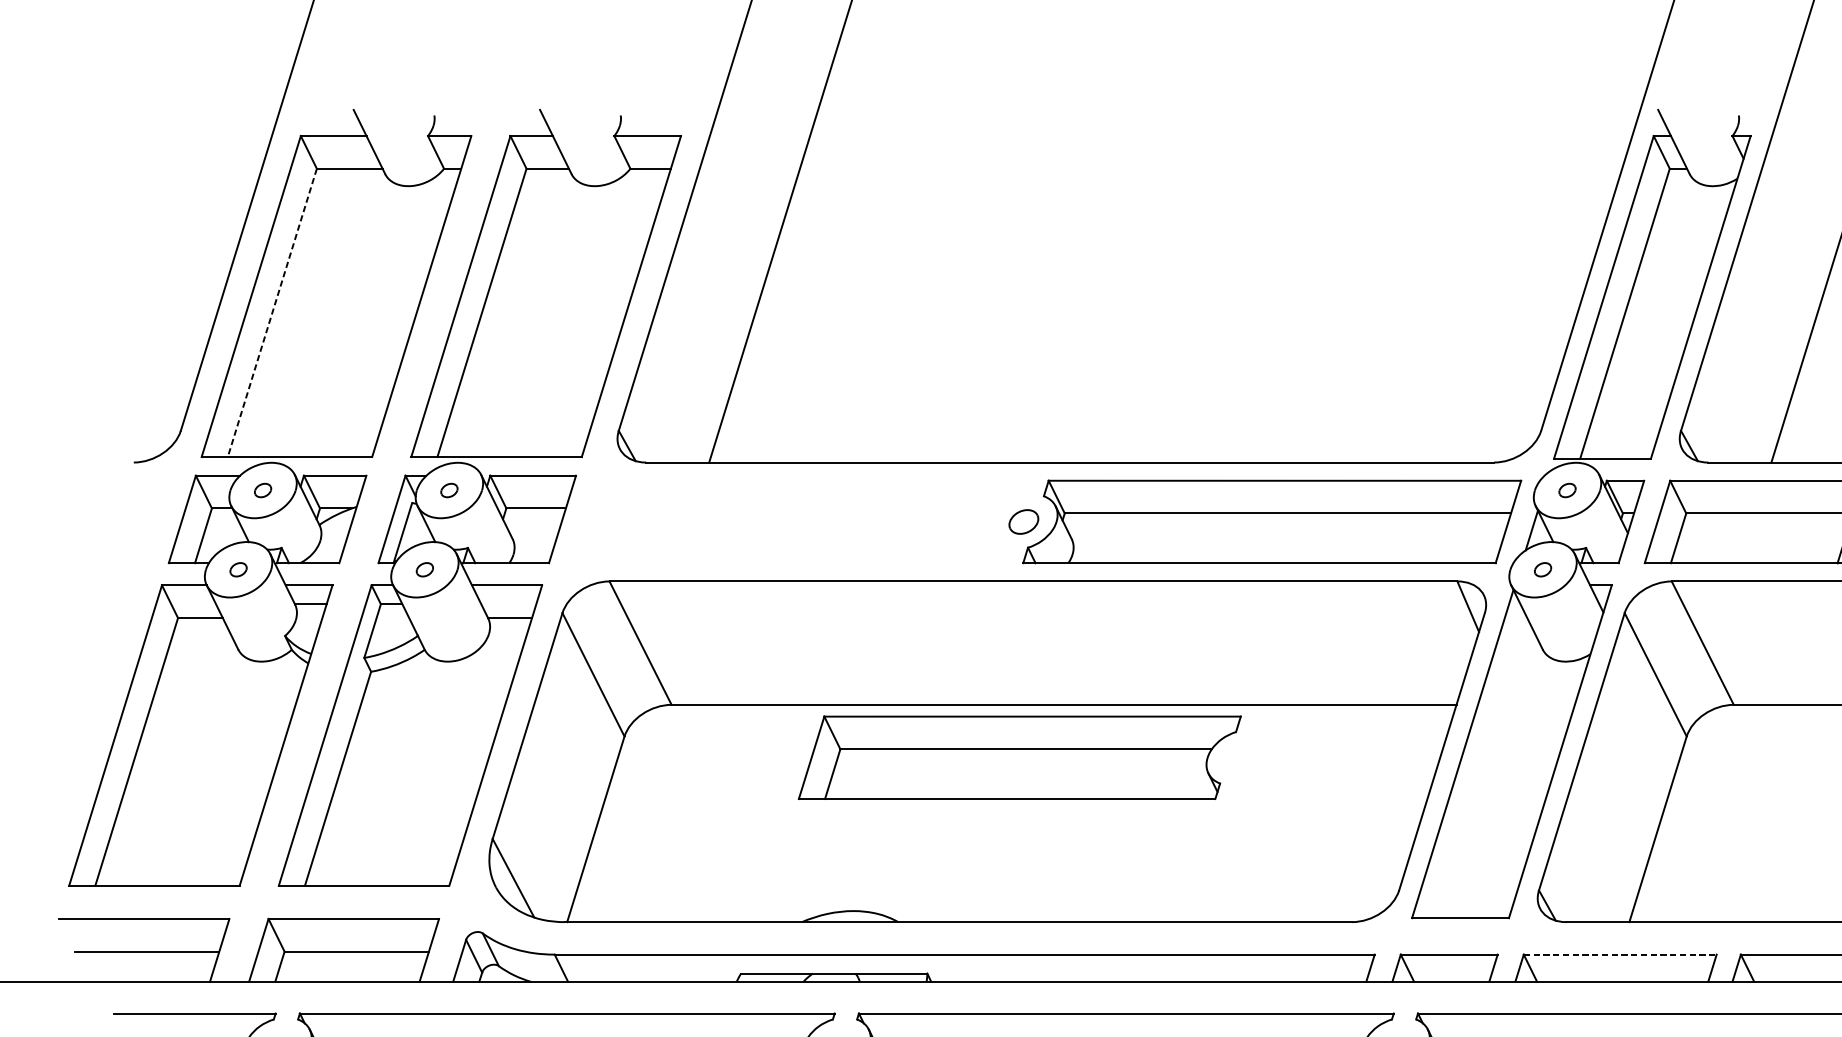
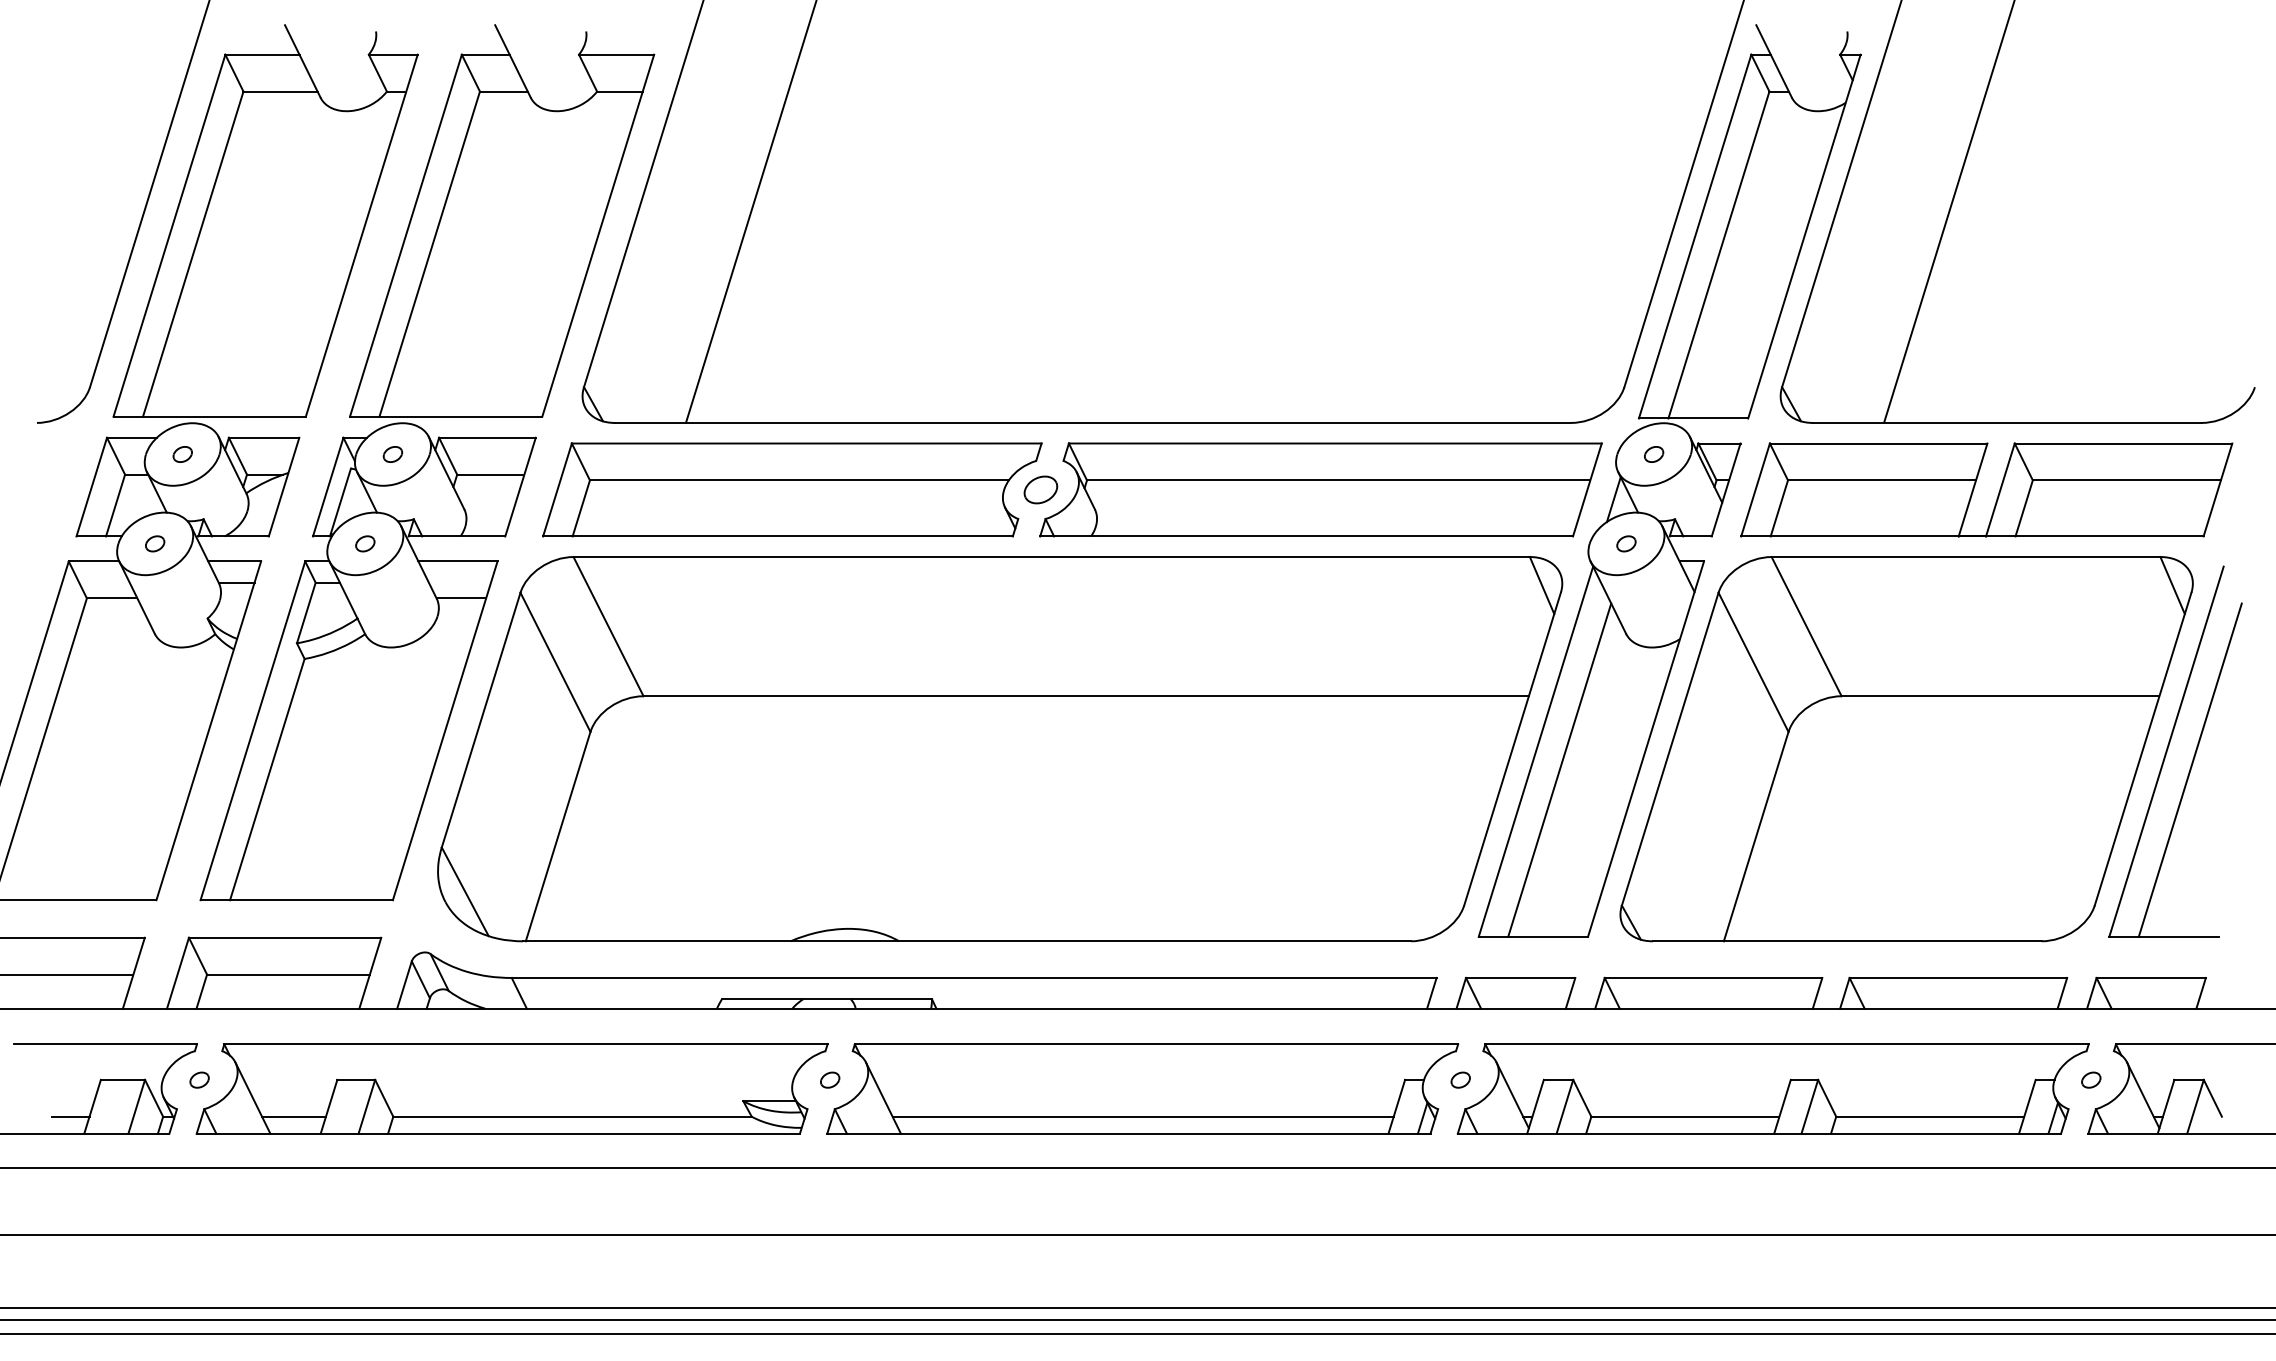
line: (272, 313) -> (193, 254), dashed -> solid
part: (1019, 757) -> (792, 489), moved
line: (1483, 769) -> (1559, 769), added
line: (1620, 954) -> (1713, 977), dashed -> solid

